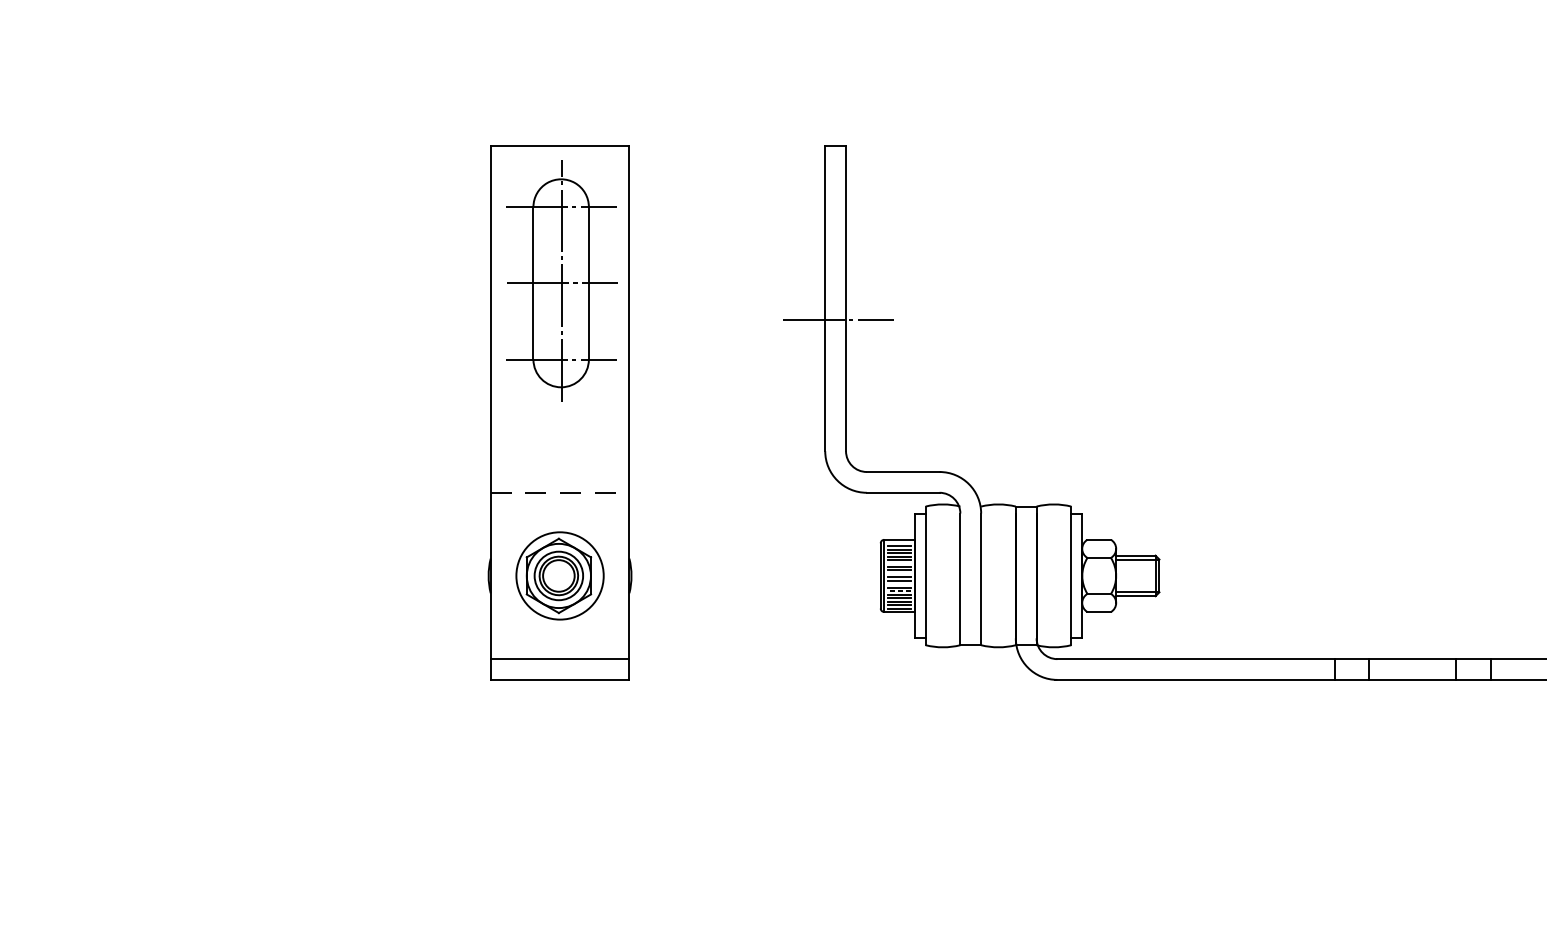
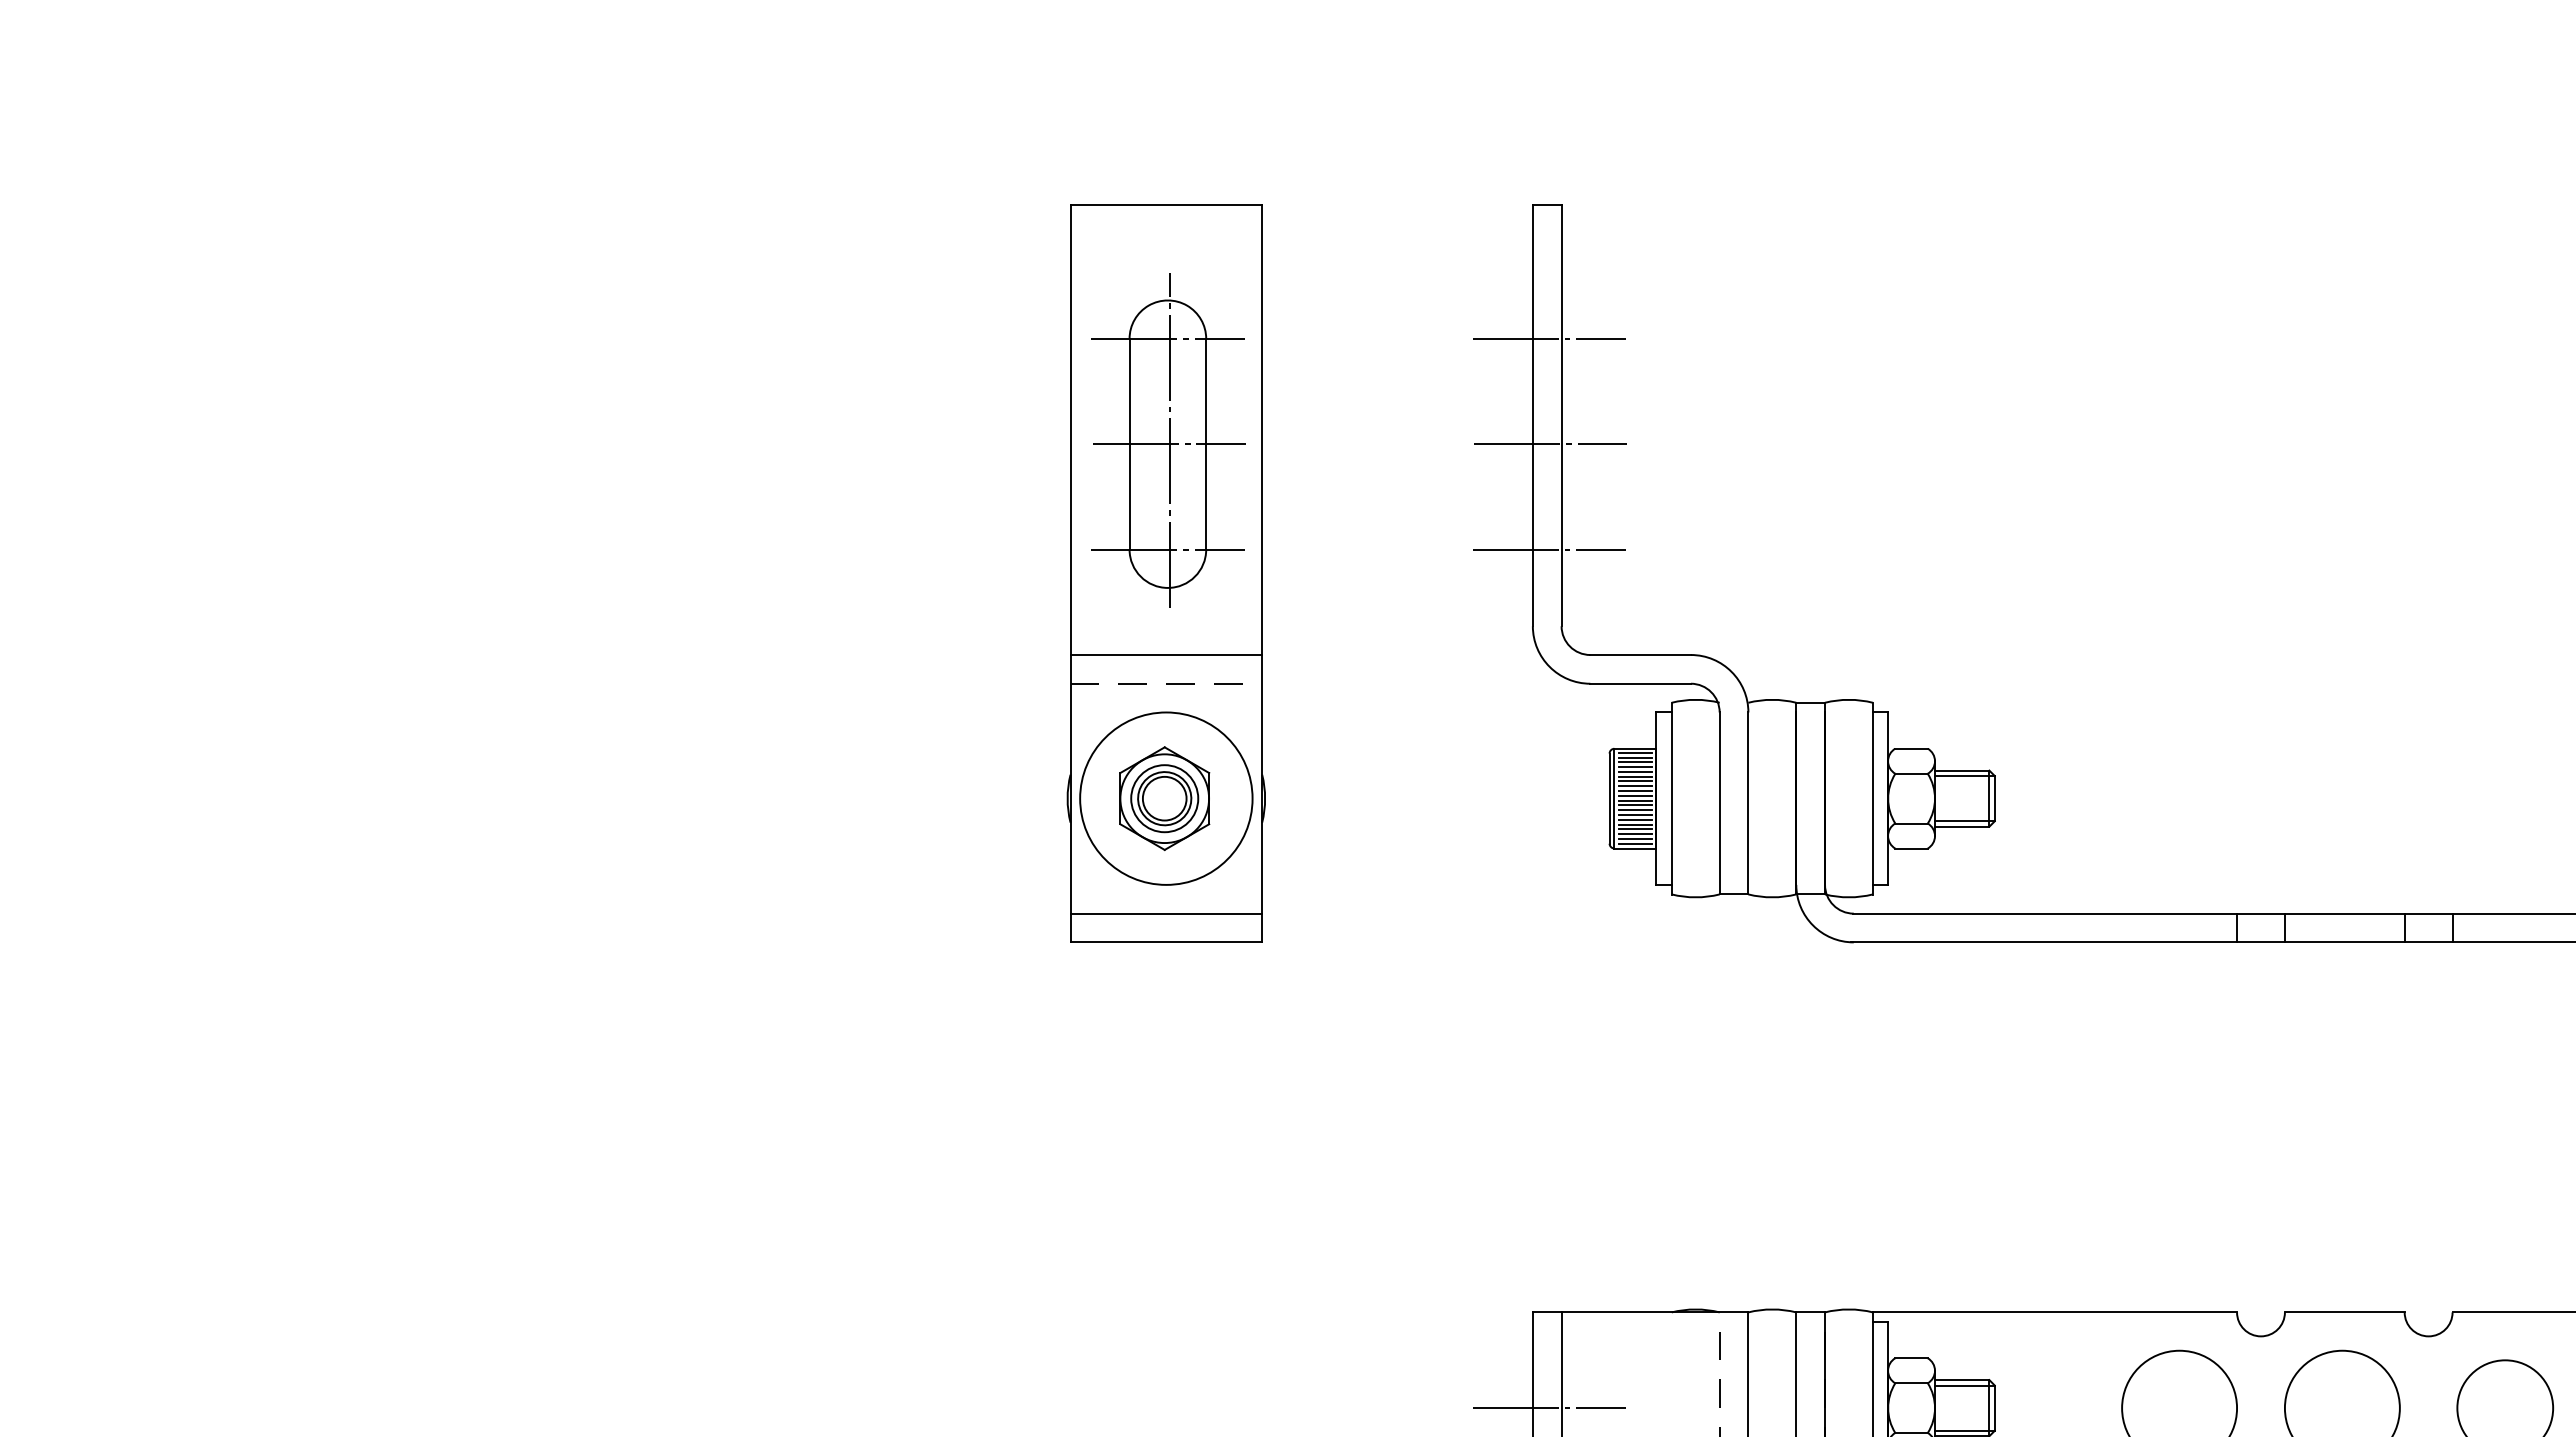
line: (836, 243) -> (1548, 338), added
part: (561, 280) -> (1168, 440), moved
line: (836, 395) -> (1548, 549), added
line: (560, 472) -> (1166, 655), added
line: (899, 542) -> (1635, 752), added
line: (899, 563) -> (1635, 781), added
line: (899, 573) -> (1635, 795), added
circle: (560, 575) -> (1166, 798), size x1.43
line: (899, 584) -> (1635, 810), added
line: (898, 591) -> (1634, 819), dashed -> solid

